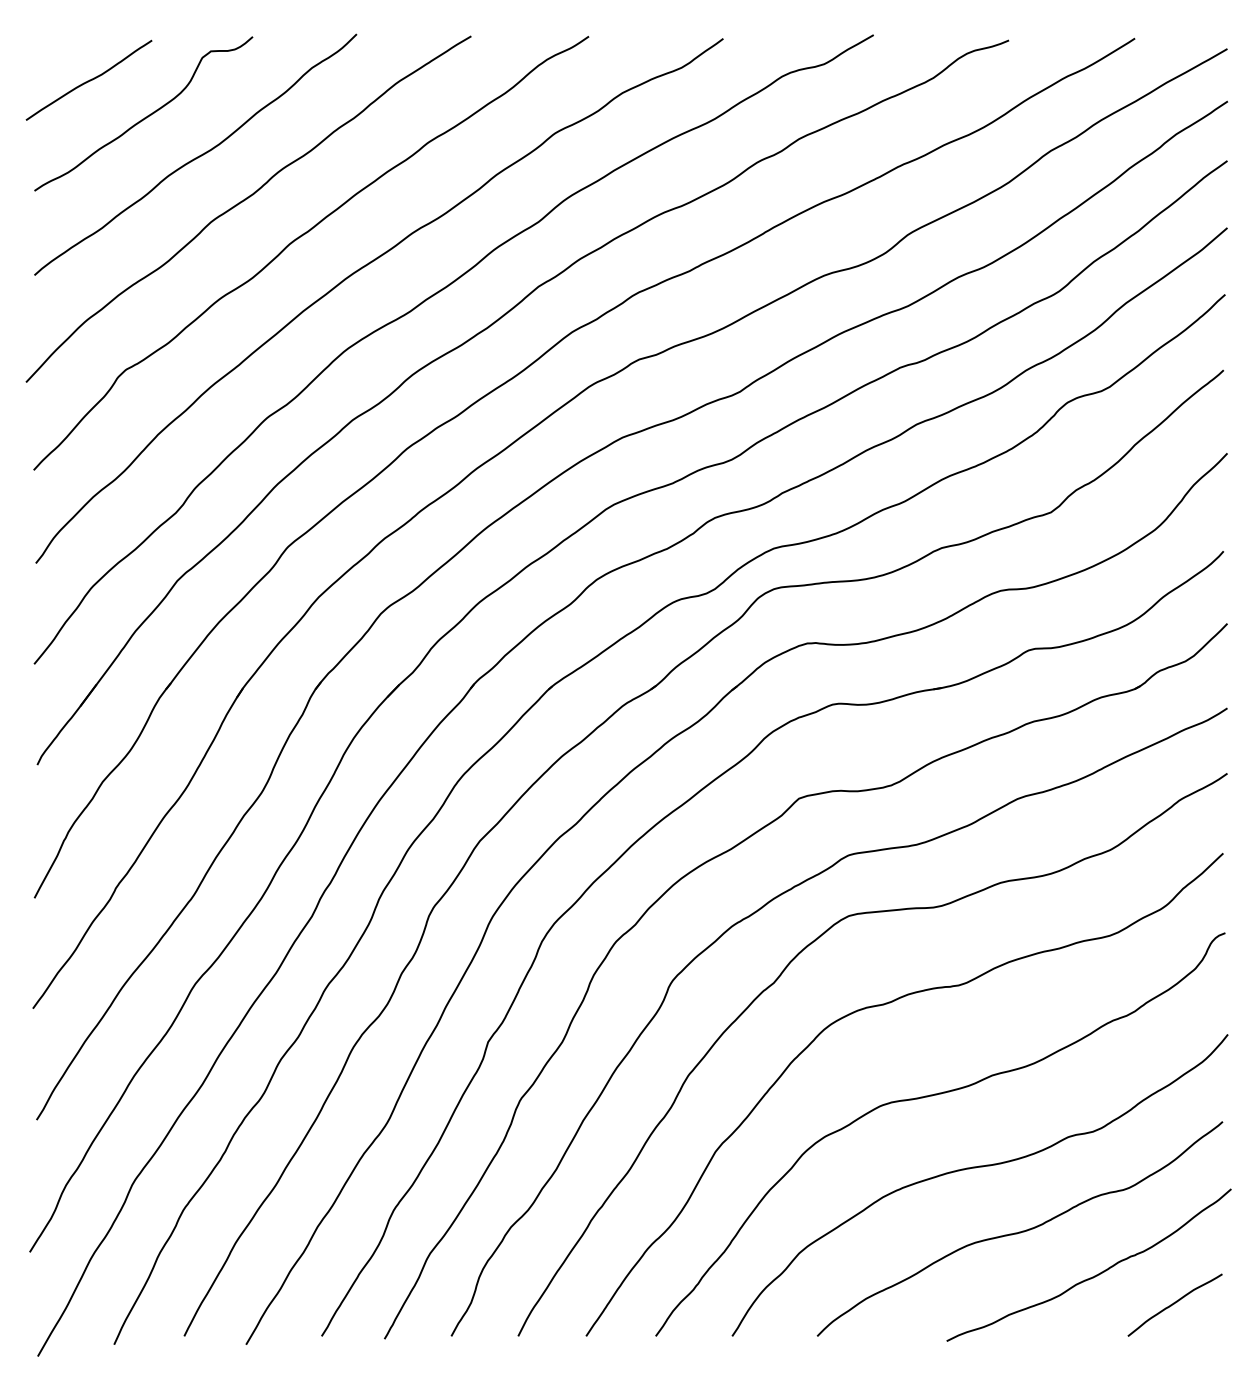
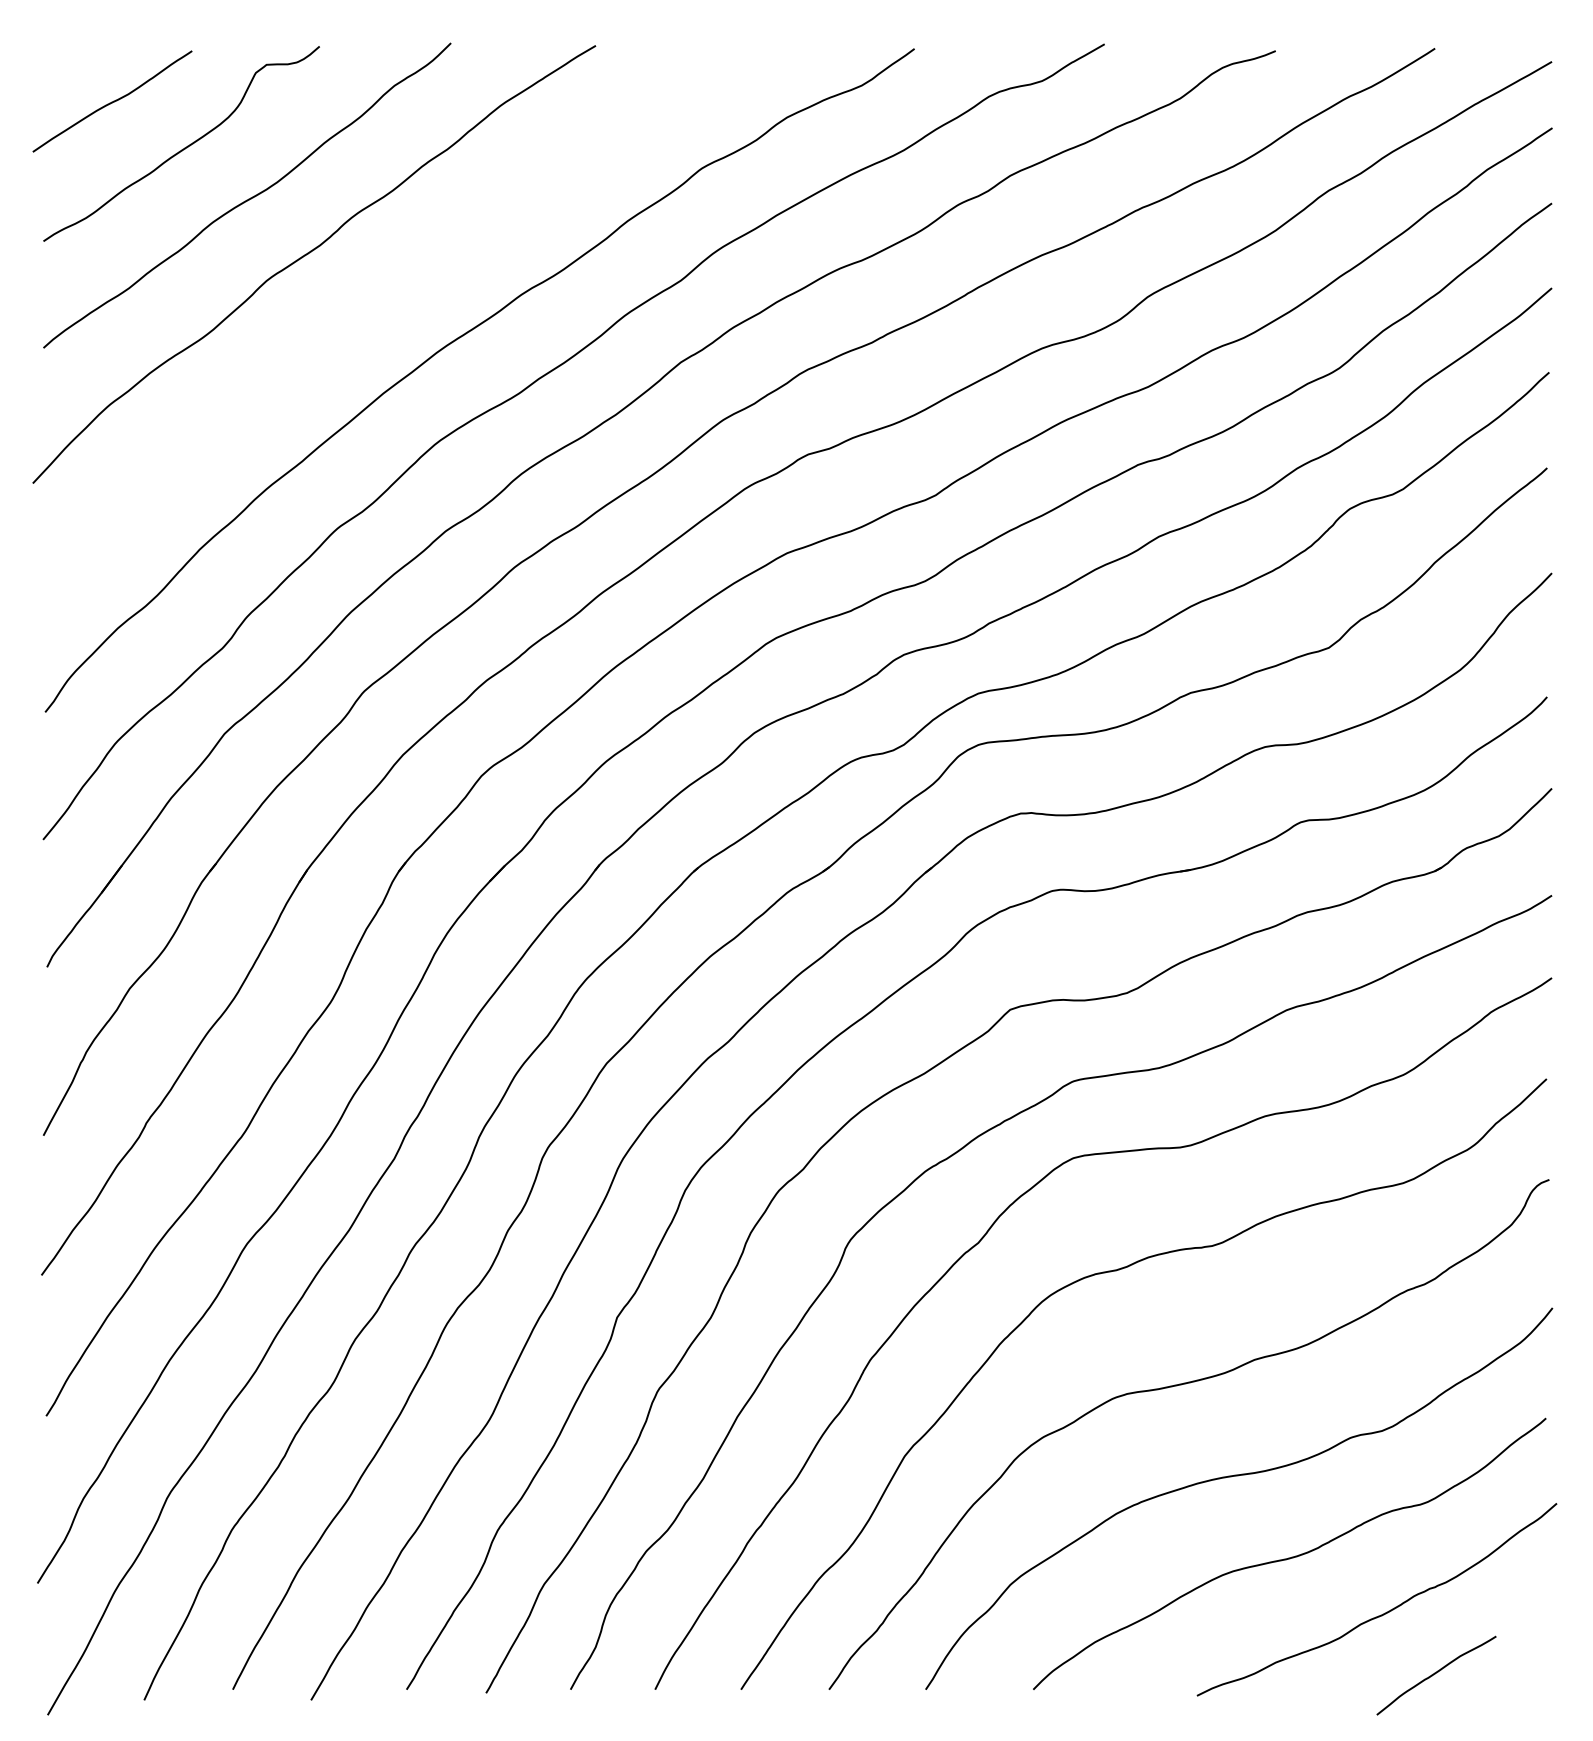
curve: (299, 238) -> (378, 301), removed
curve: (1174, 1304) -> (1435, 1674), moved

